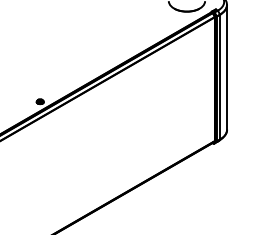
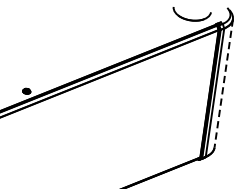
line: (227, 67) -> (224, 83), solid -> dashed

